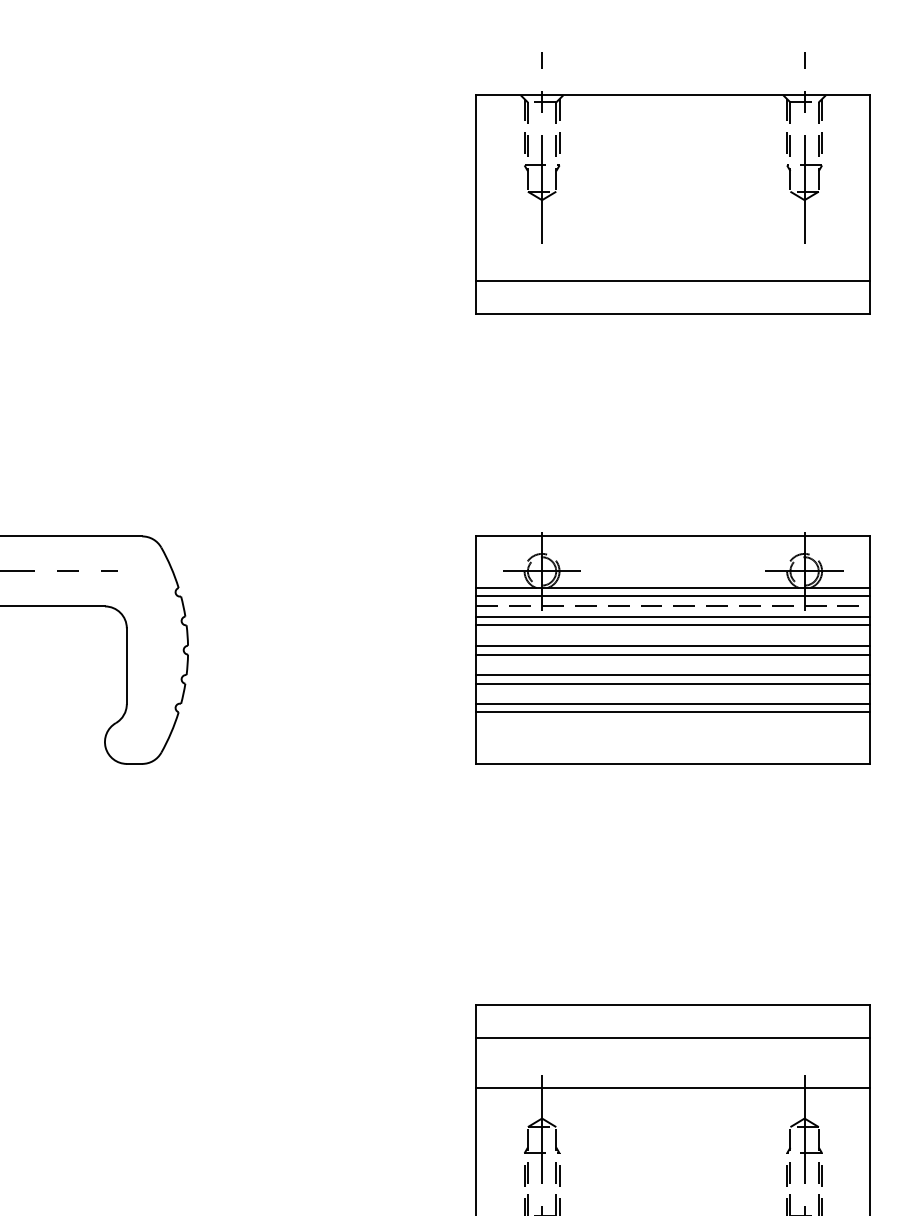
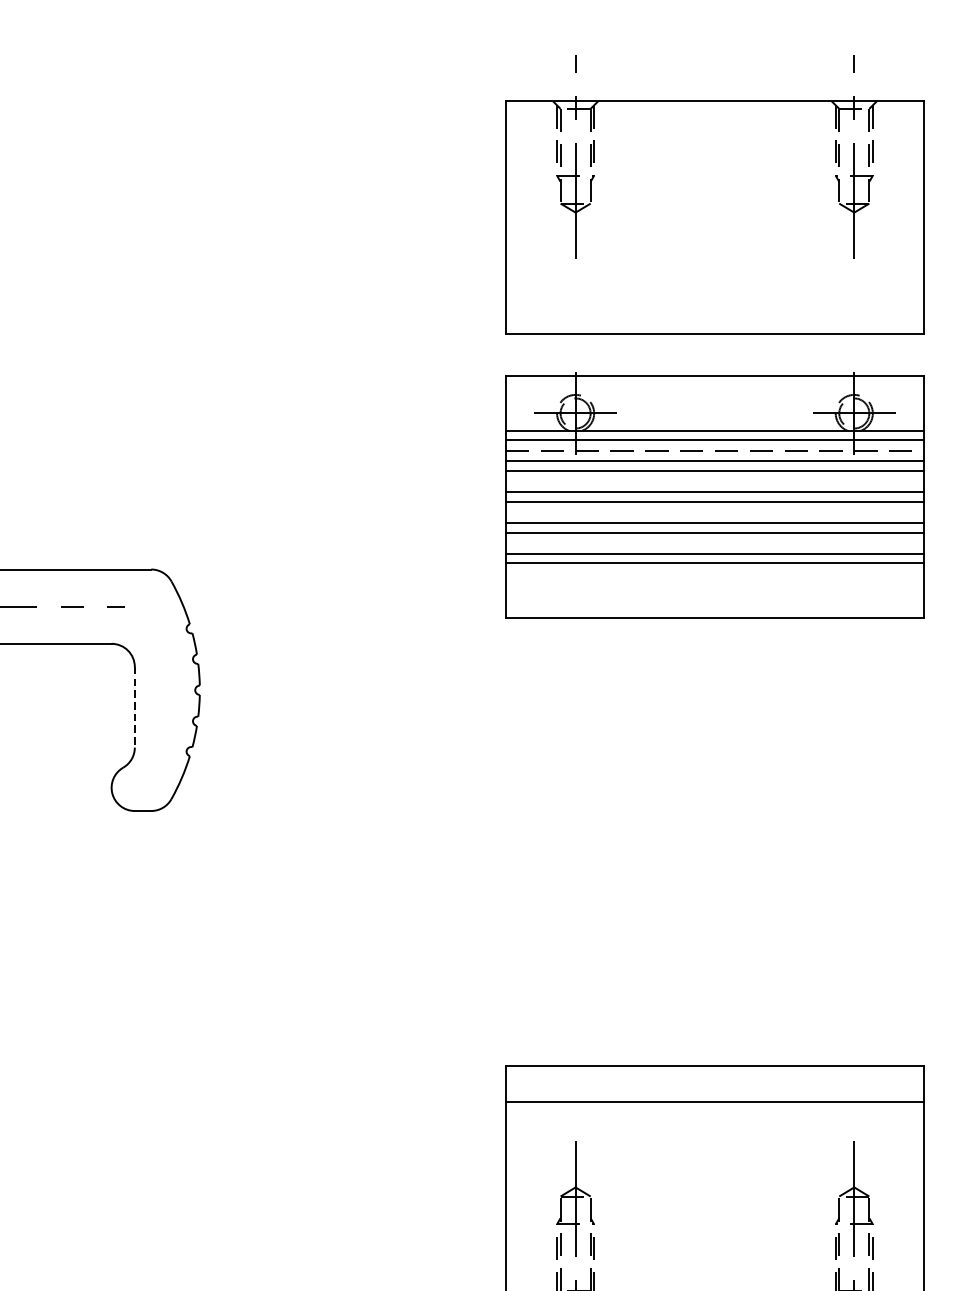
line: (673, 280) -> (715, 297), removed
part: (672, 648) -> (714, 495), moved
line: (126, 666) -> (134, 707), solid -> dashed
line: (673, 1087) -> (715, 1154), removed

